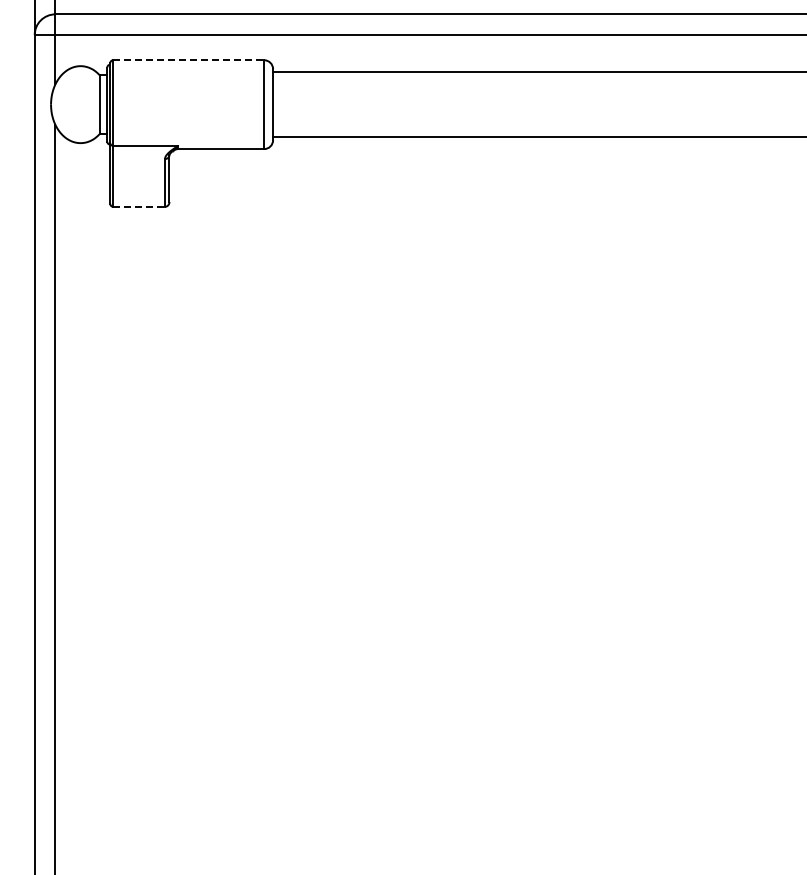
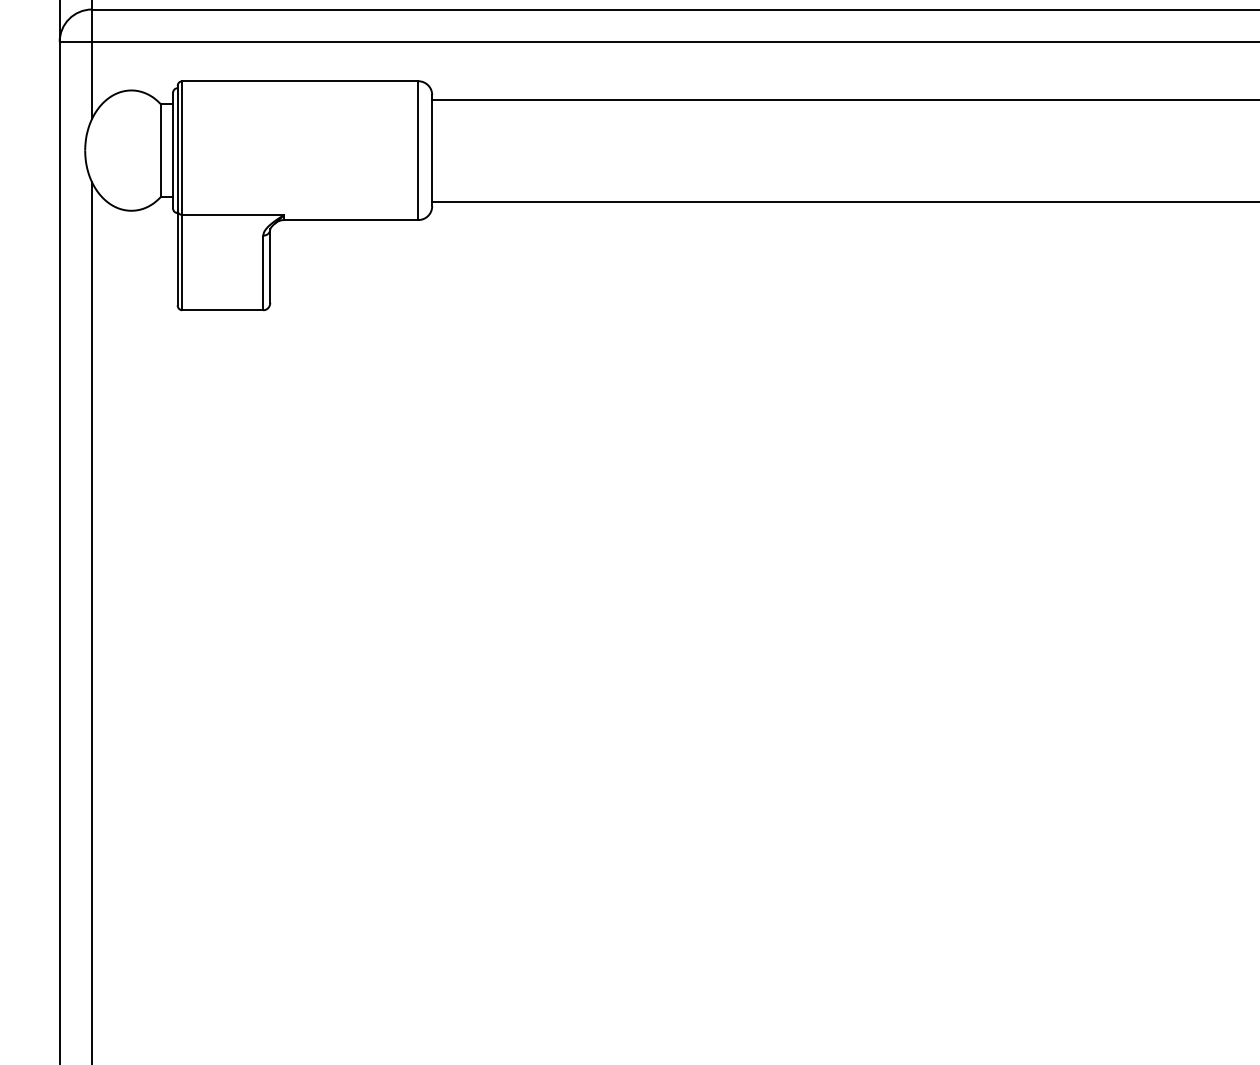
line: (188, 60) -> (299, 81), dashed -> solid
line: (139, 206) -> (223, 309), dashed -> solid

